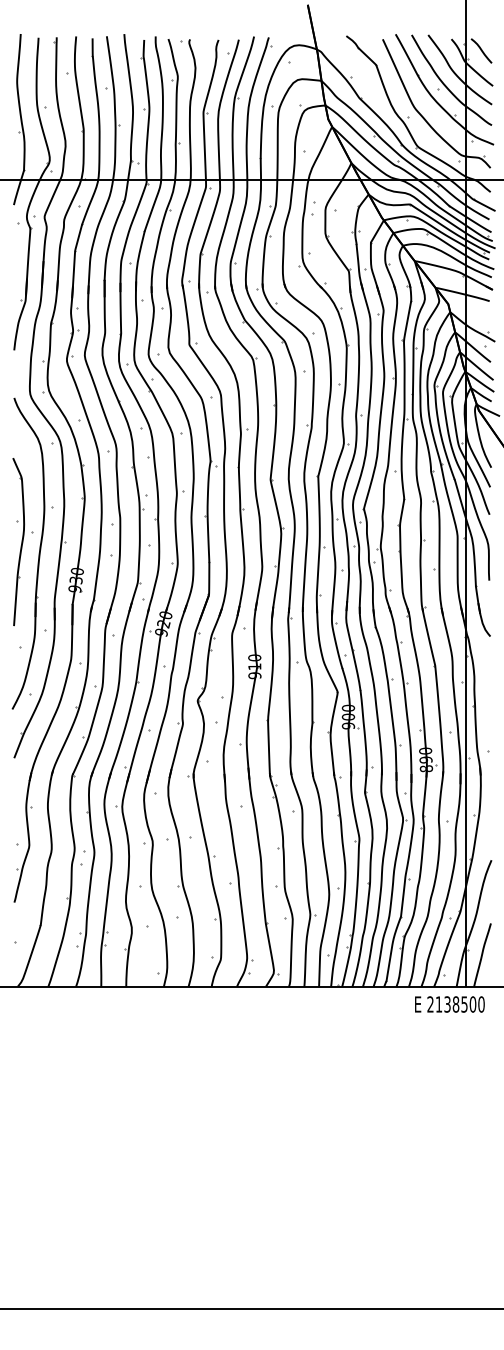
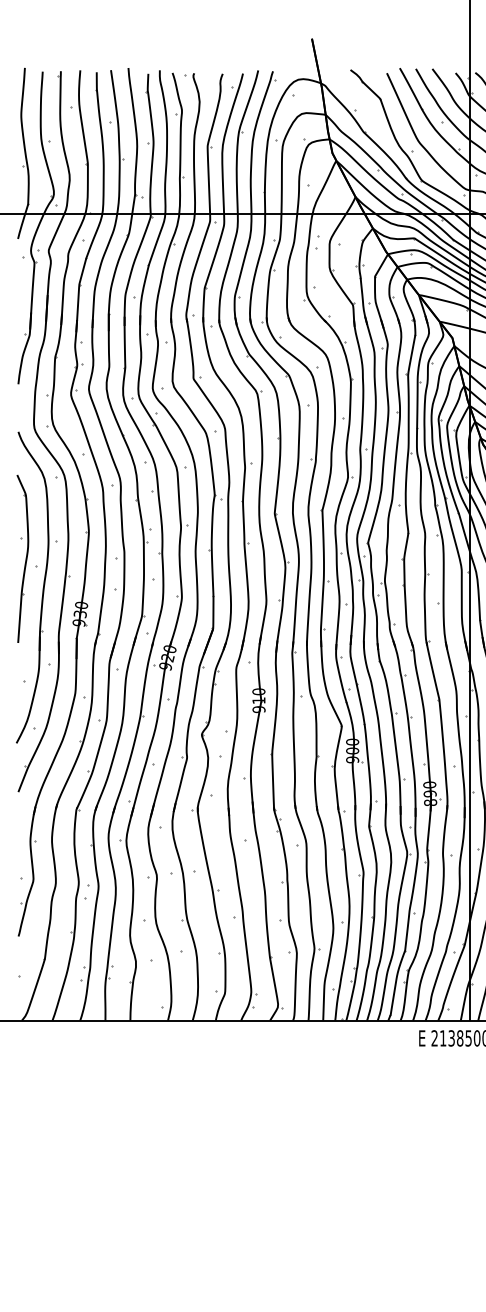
part: (18, 542) -> (22, 559), moved

